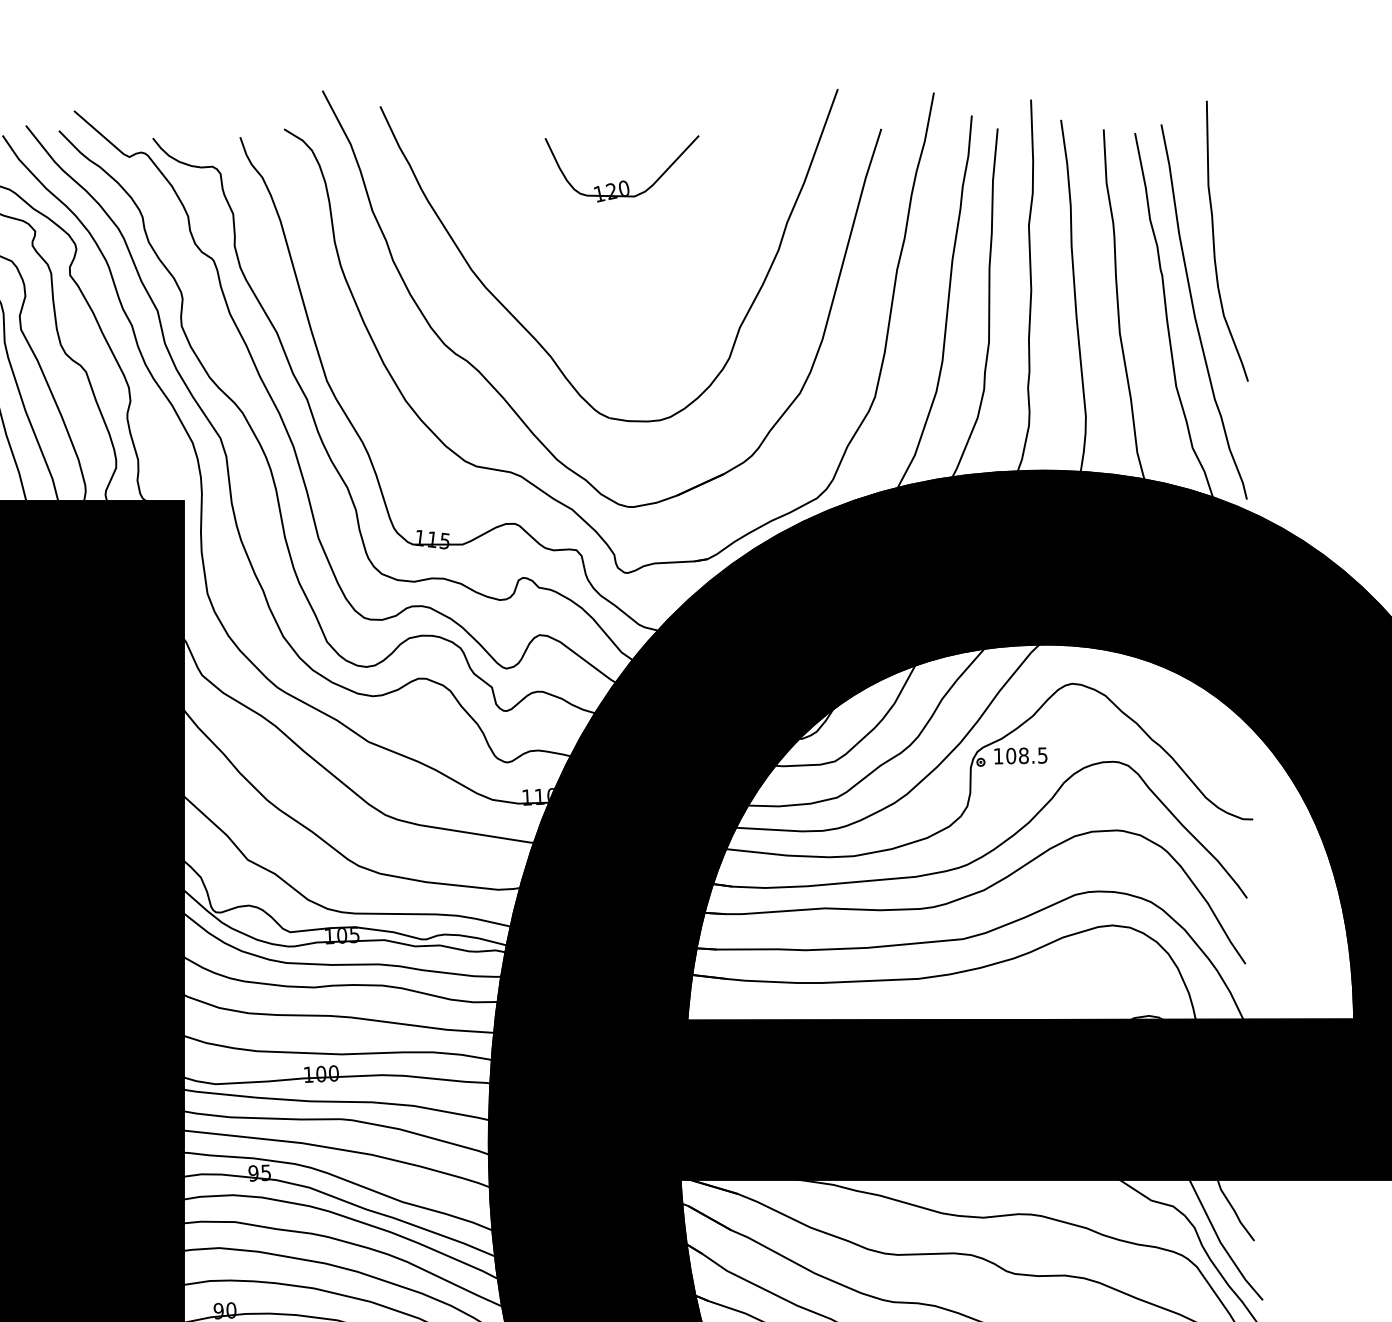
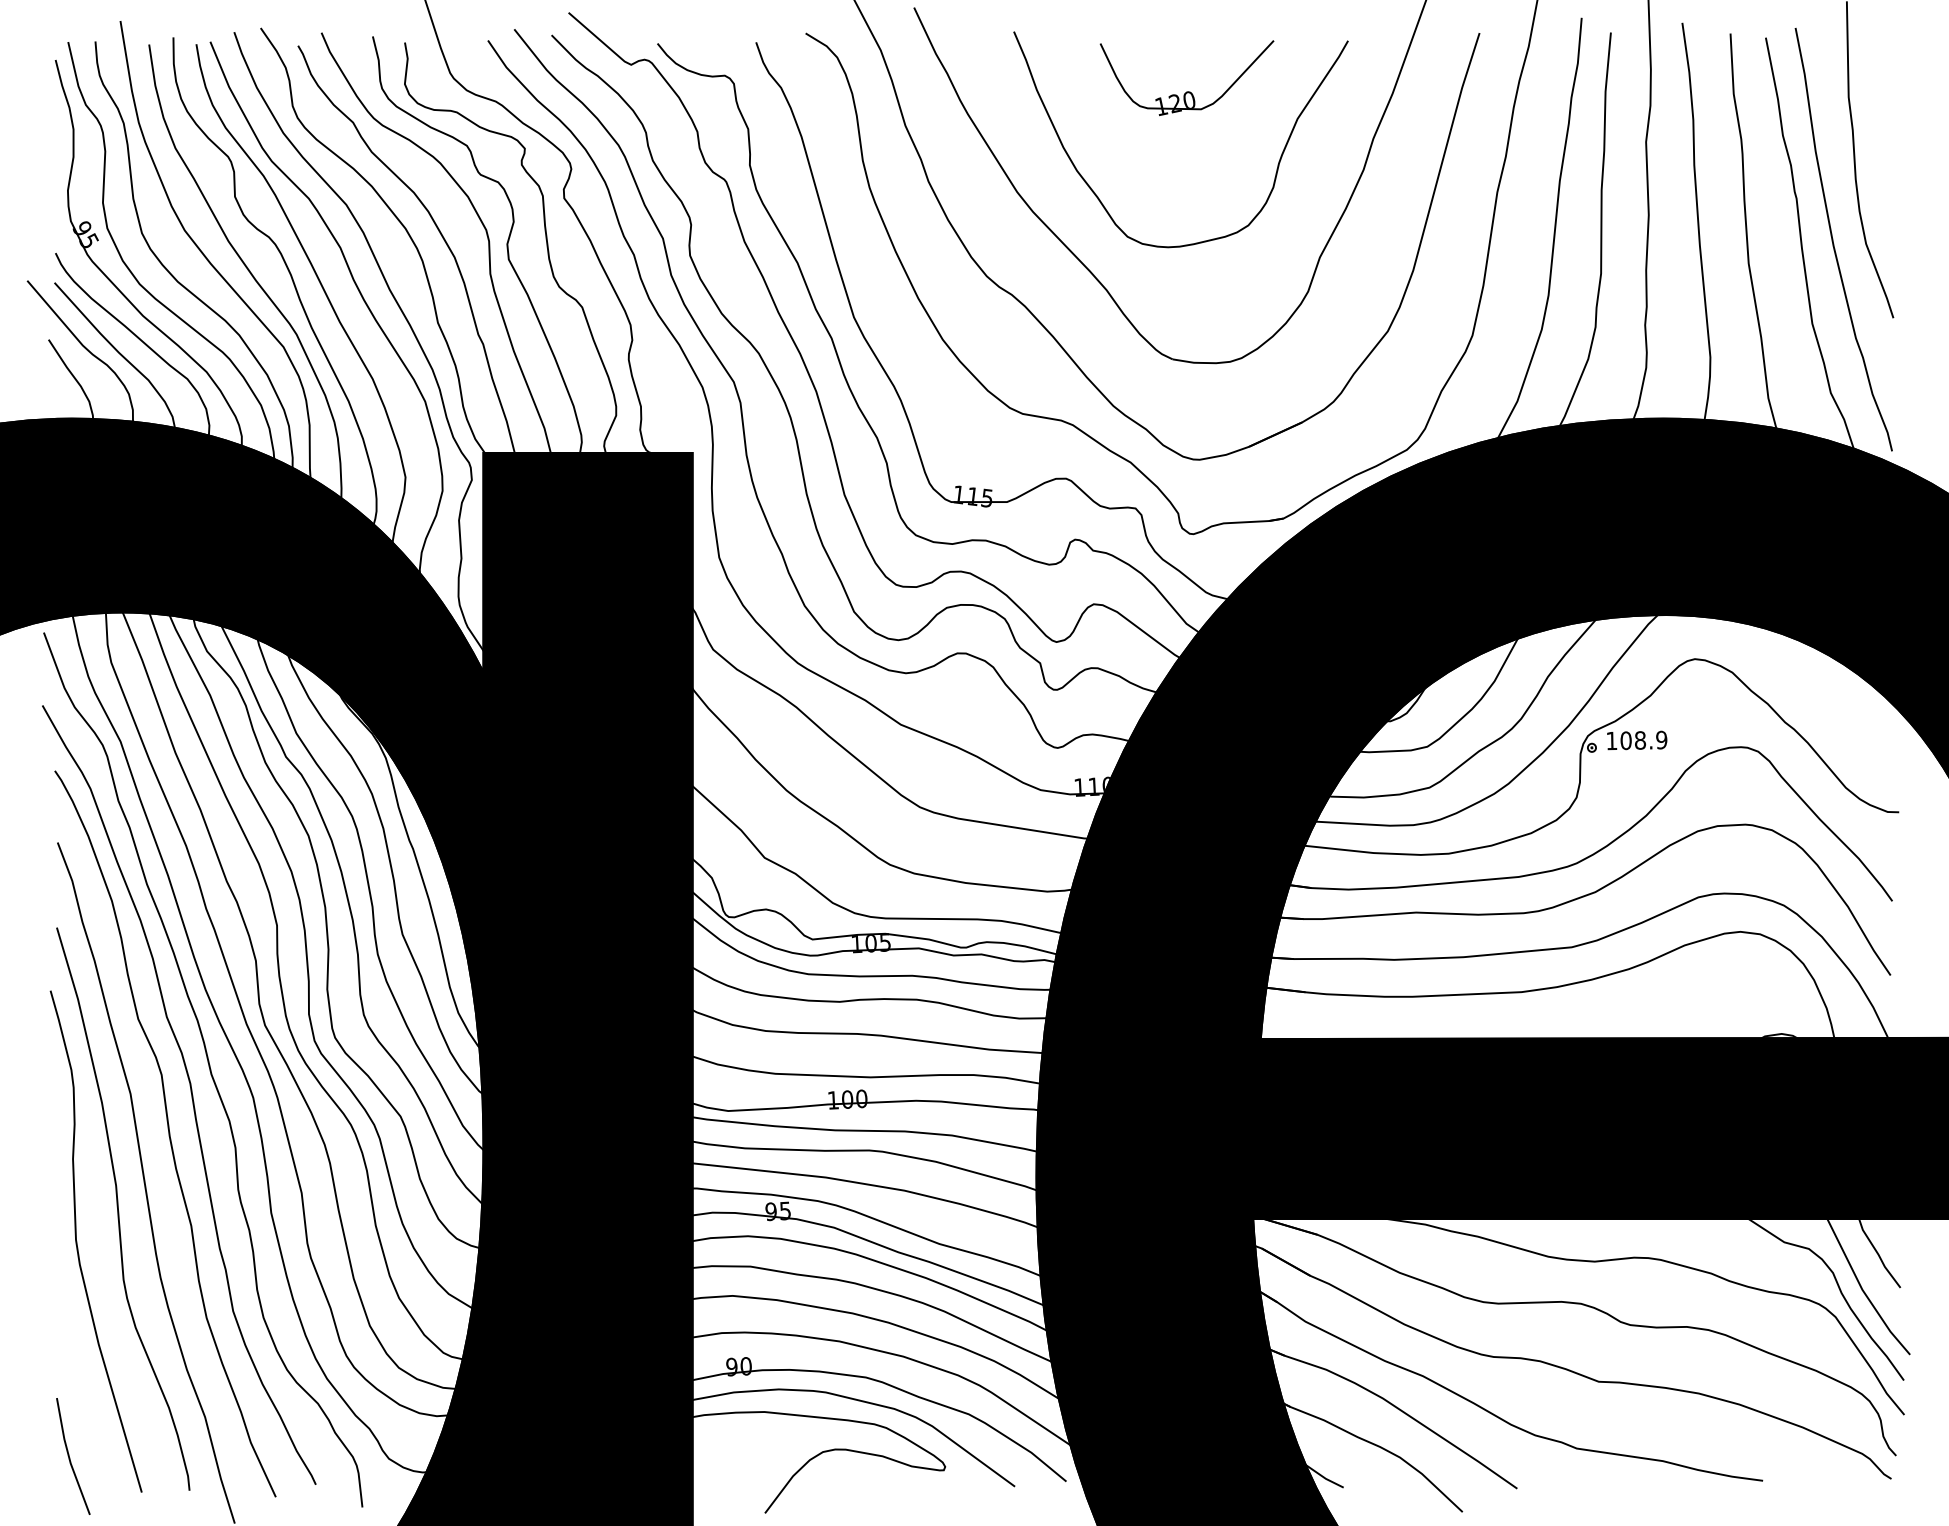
curve: (543, 273) -> (1098, 196), added
text: (1042, 754) -> (1661, 739), 108.5 -> 108.9

